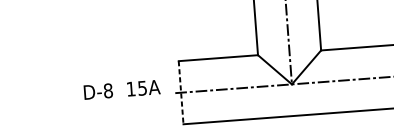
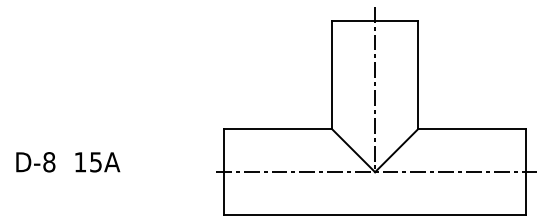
text: (122, 89) -> (68, 162), moved
line: (180, 92) -> (223, 172), dashed -> solid

